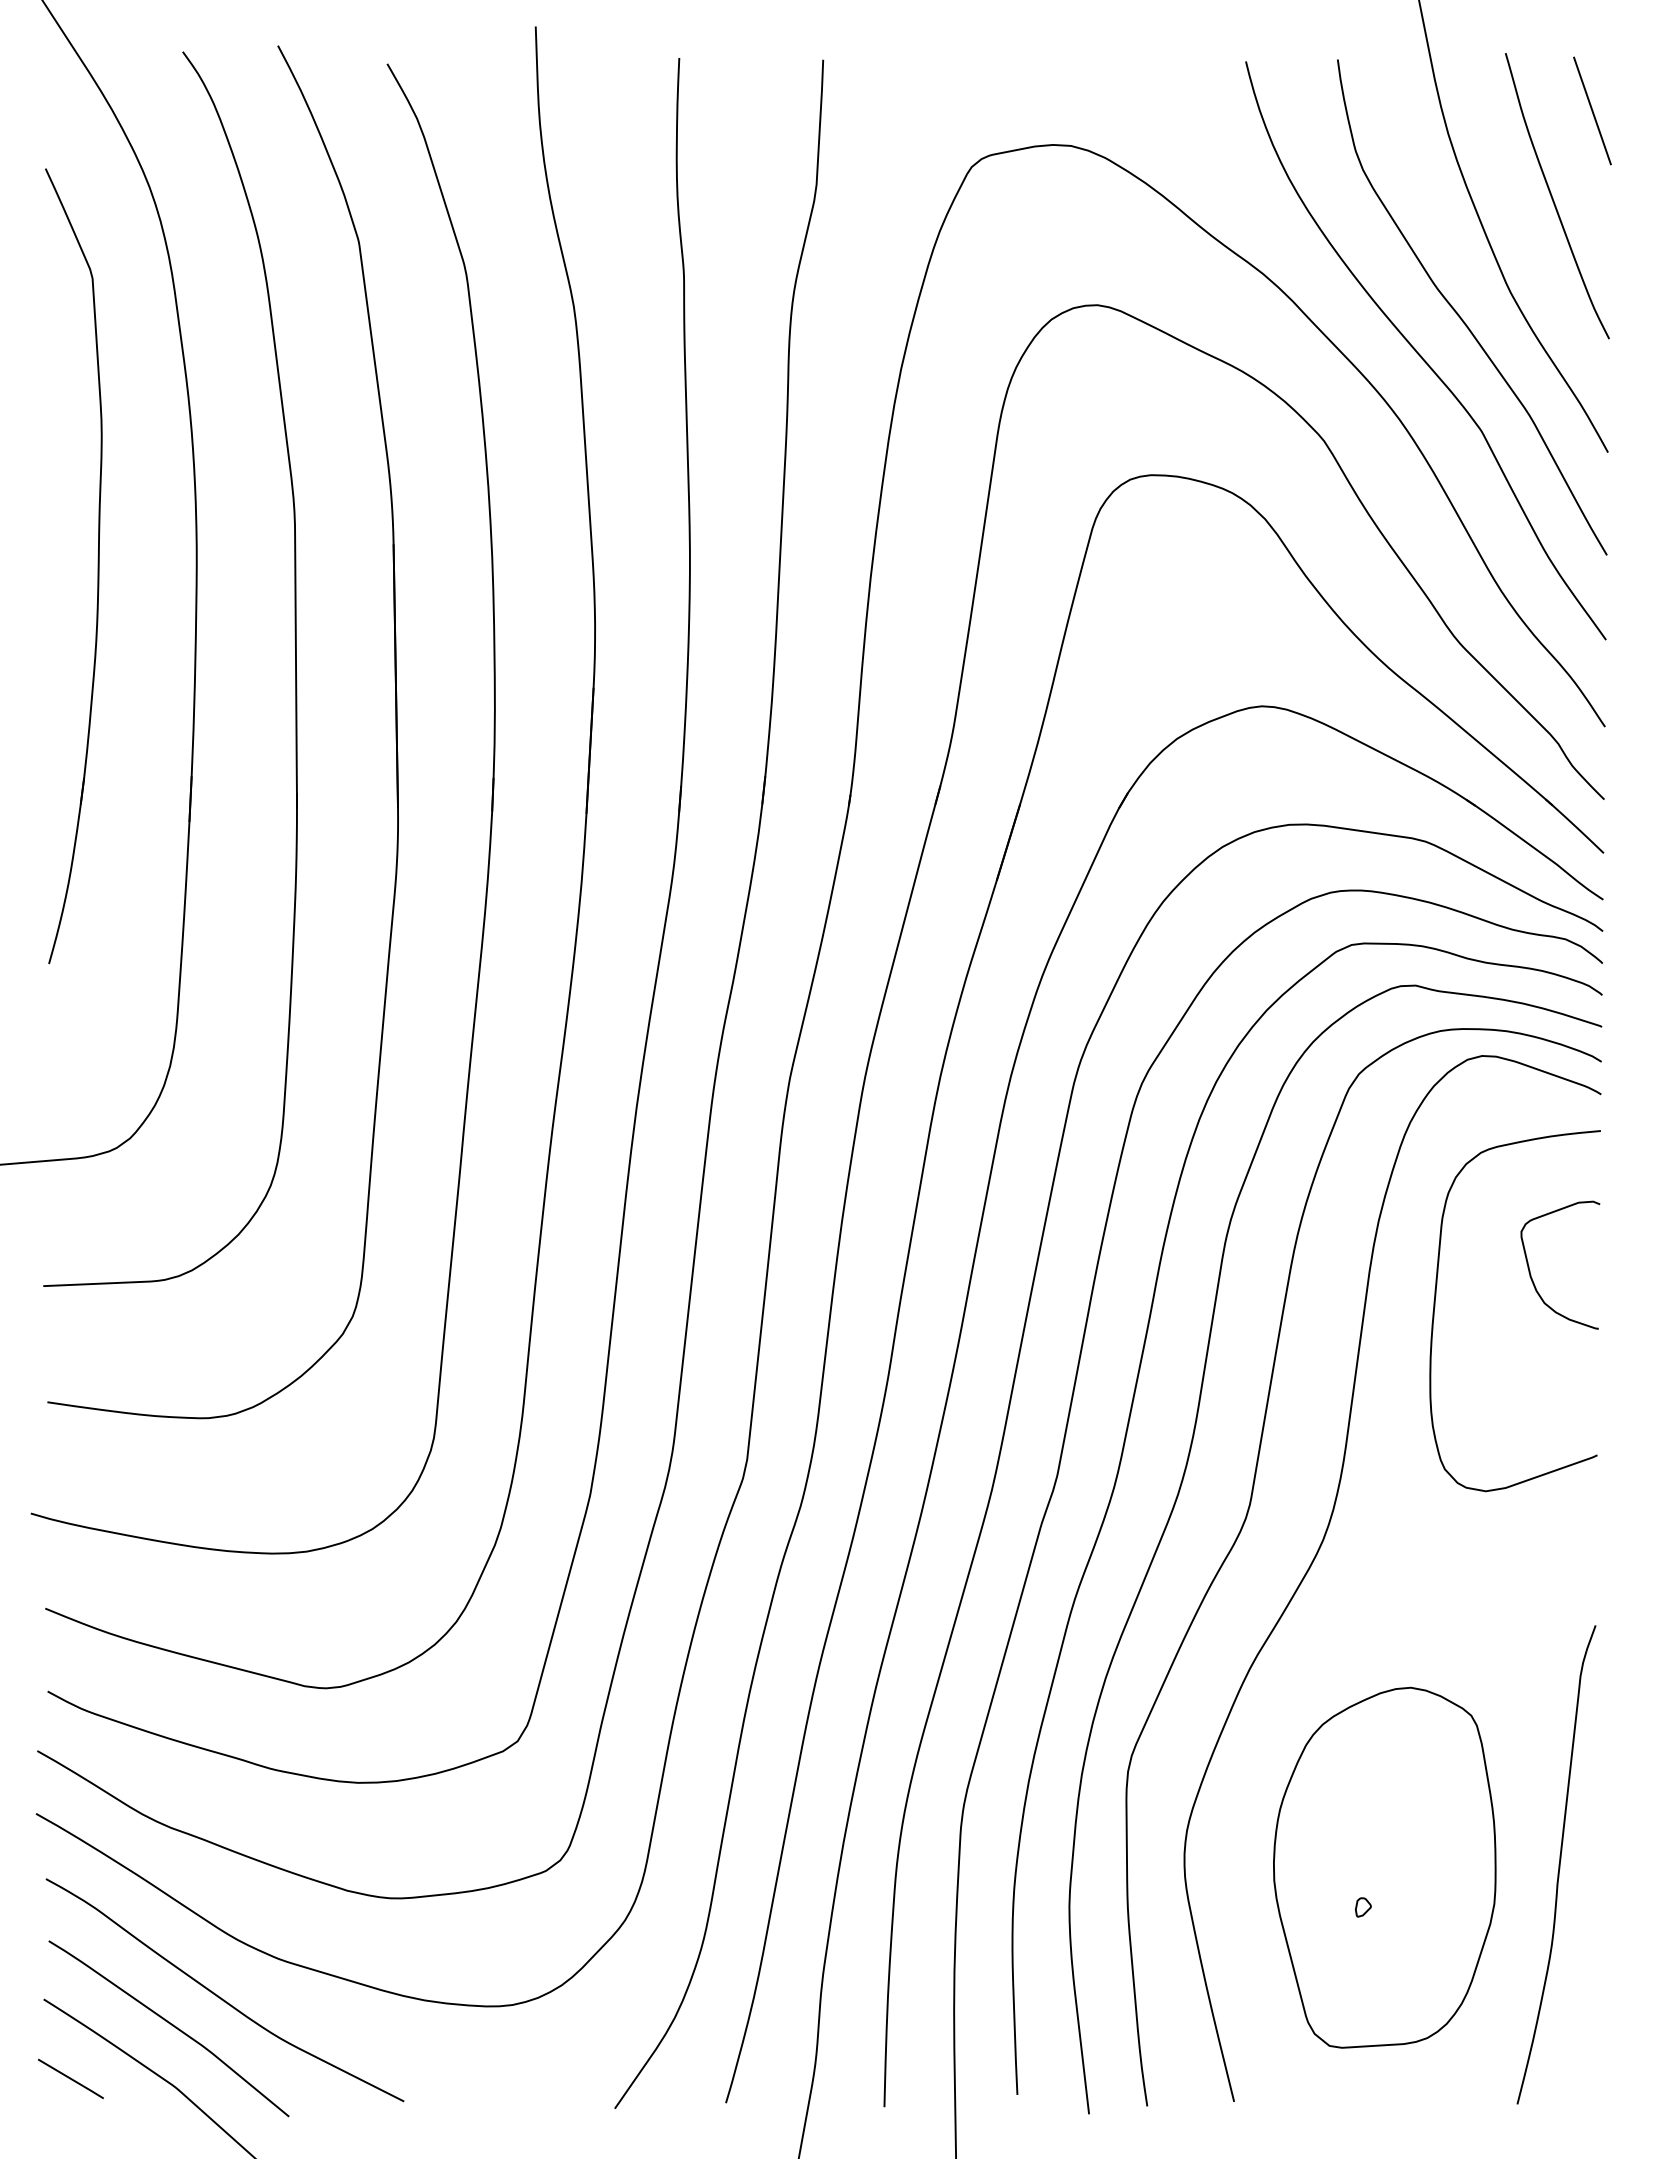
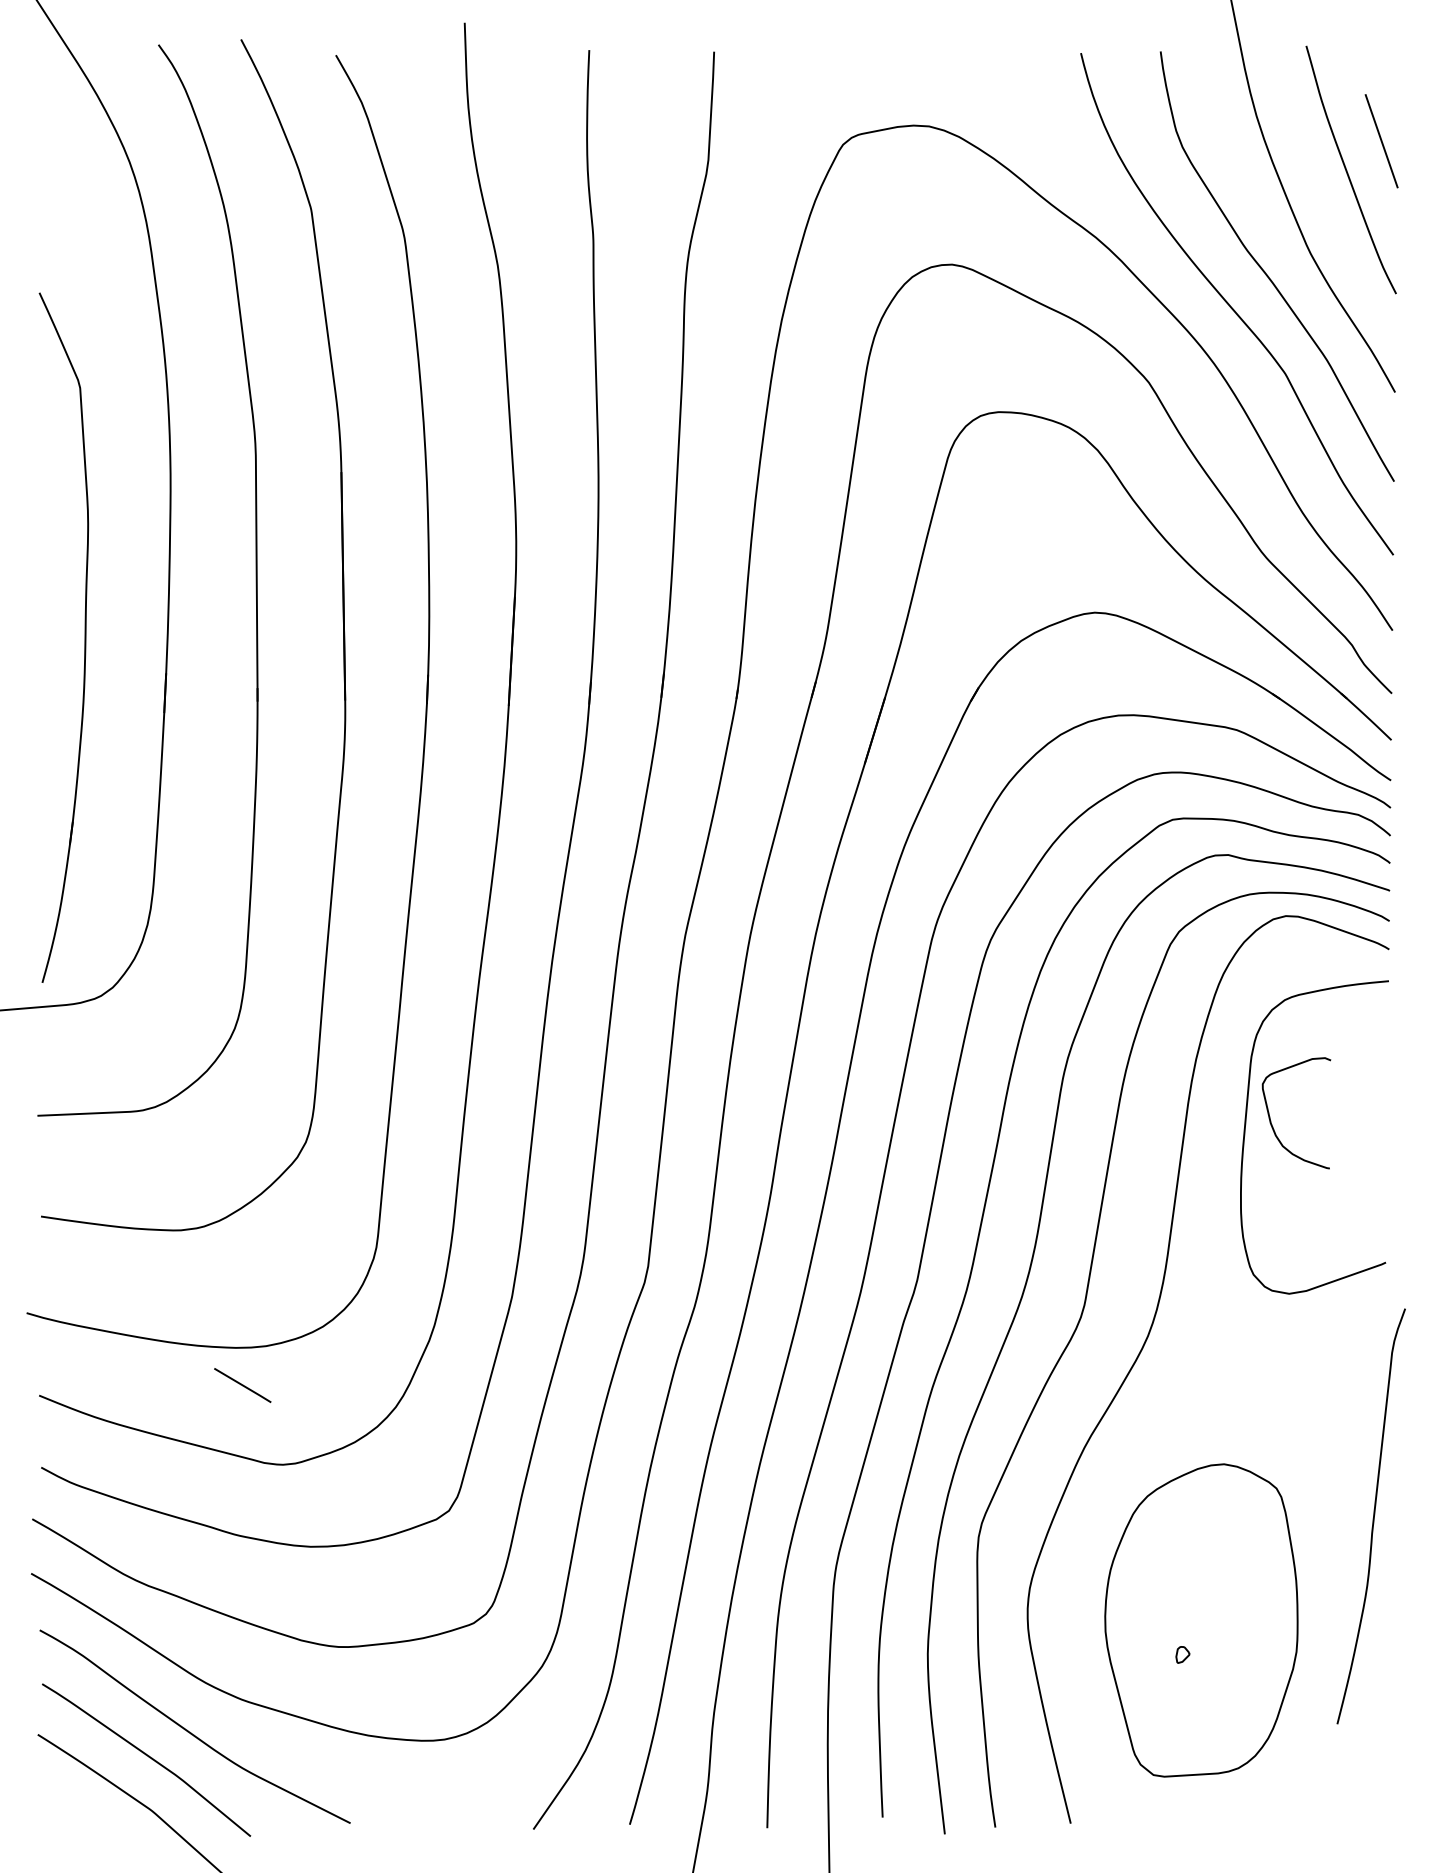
line: (1592, 110) -> (1381, 140), moved
part: (97, 566) -> (84, 638), moved
curve: (1530, 1270) -> (1270, 1117), moved
curve: (1558, 1864) -> (1373, 1516), moved
line: (70, 2078) -> (242, 1385), moved

